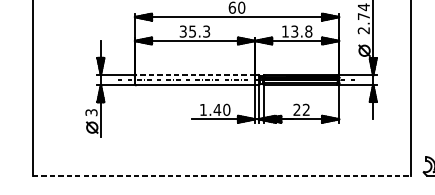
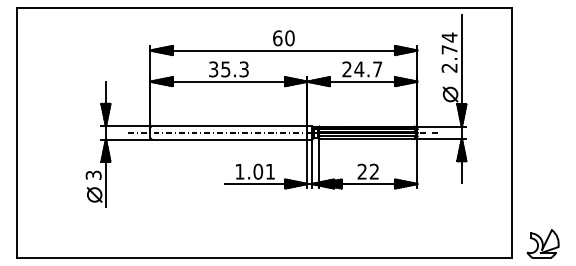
text: (297, 31) -> (362, 69), 13.8 -> 24.7
line: (195, 75) -> (229, 126), dashed -> solid
text: (222, 109) -> (264, 171), 1.40 -> 1.01
line: (222, 175) -> (264, 257), dashed -> solid

